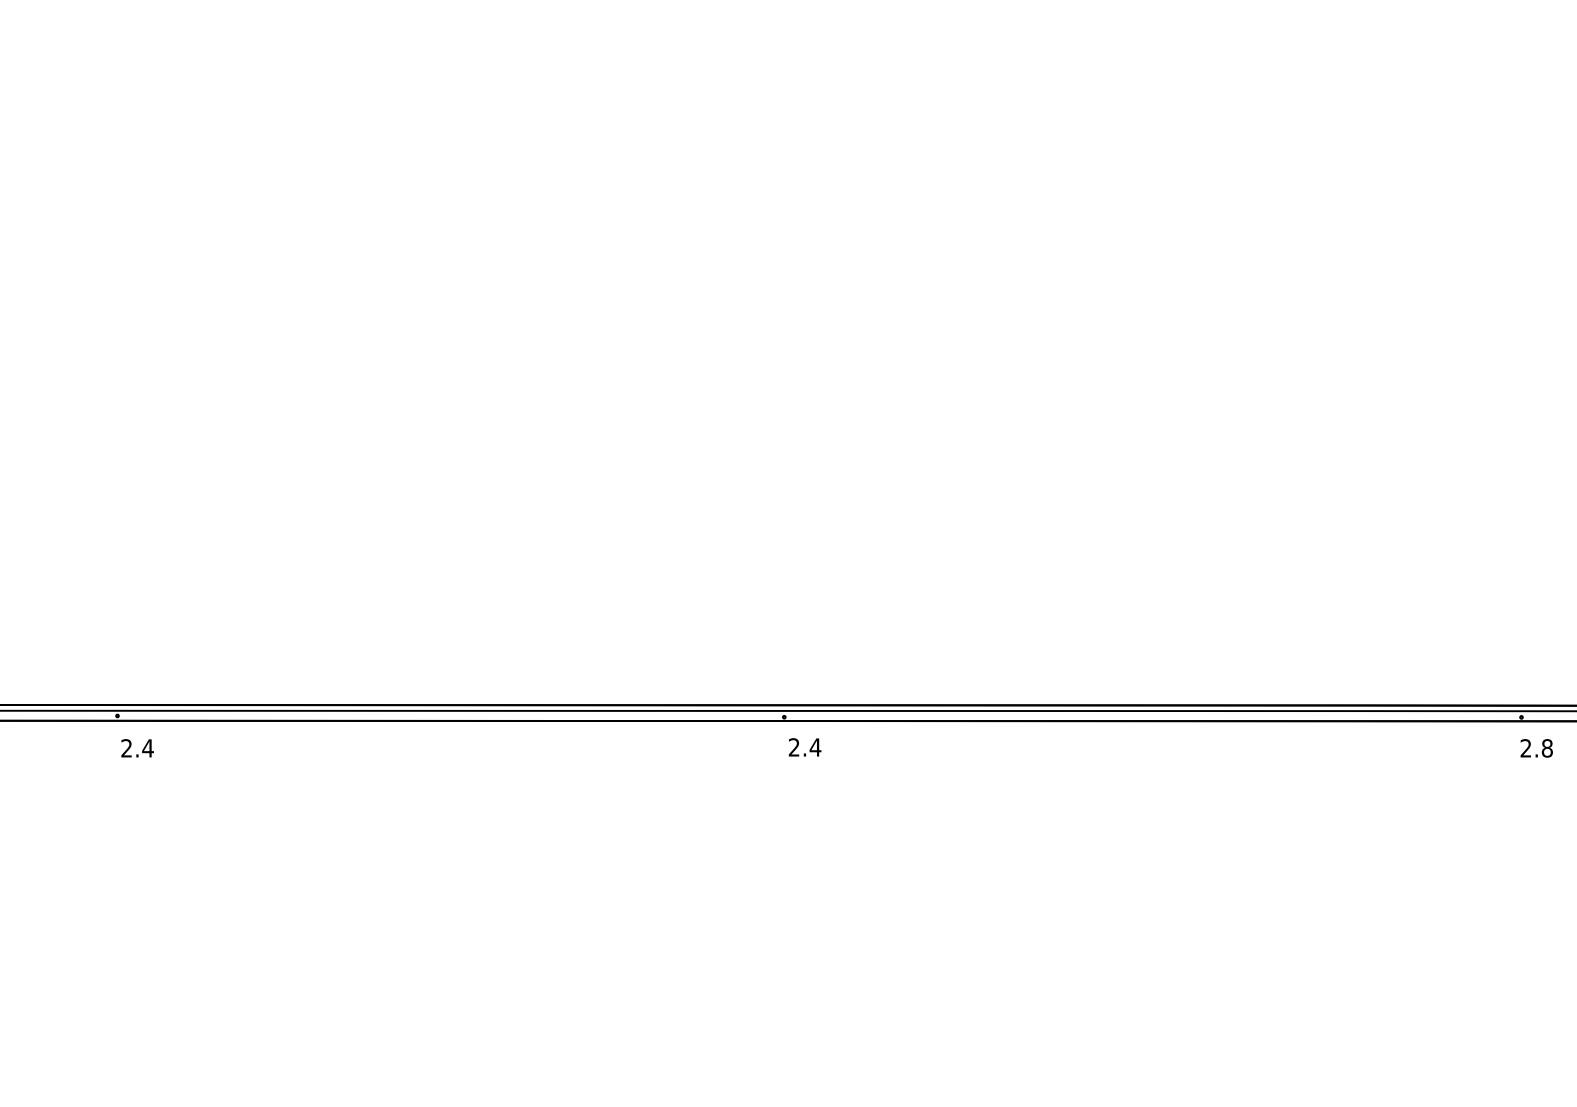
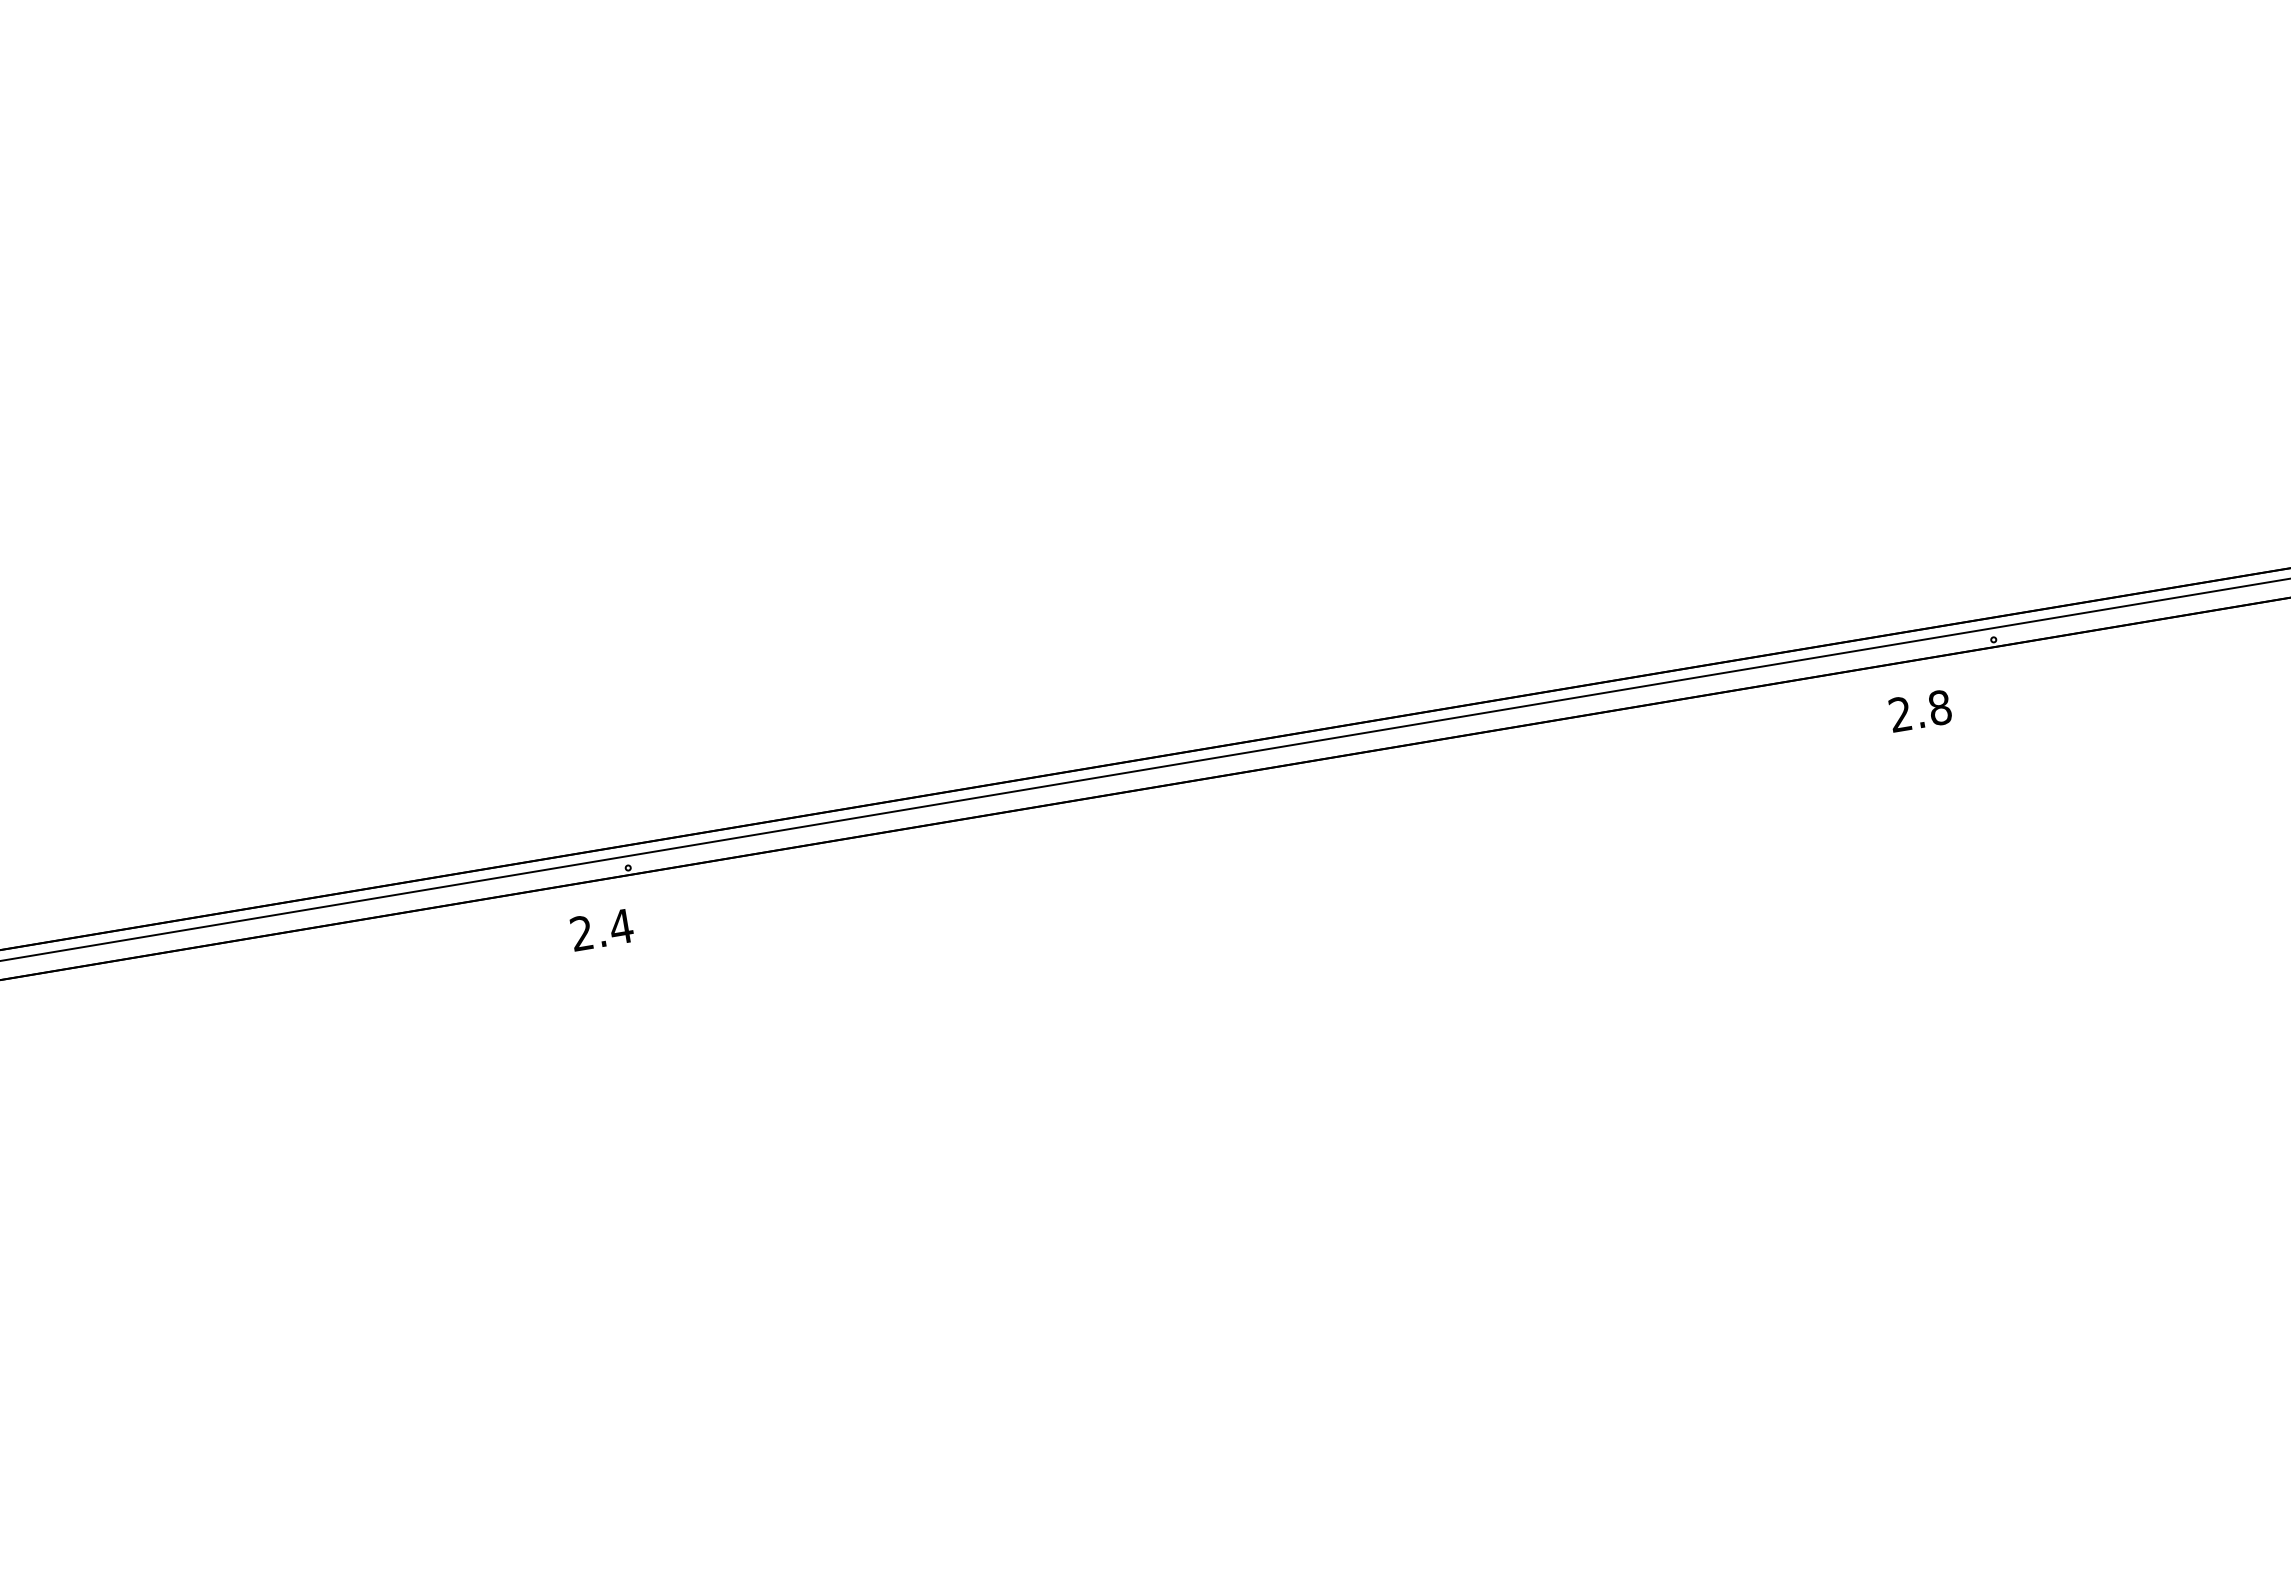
text: (804, 747) -> (600, 930), moved
text: (1536, 748) -> (1919, 711), moved

